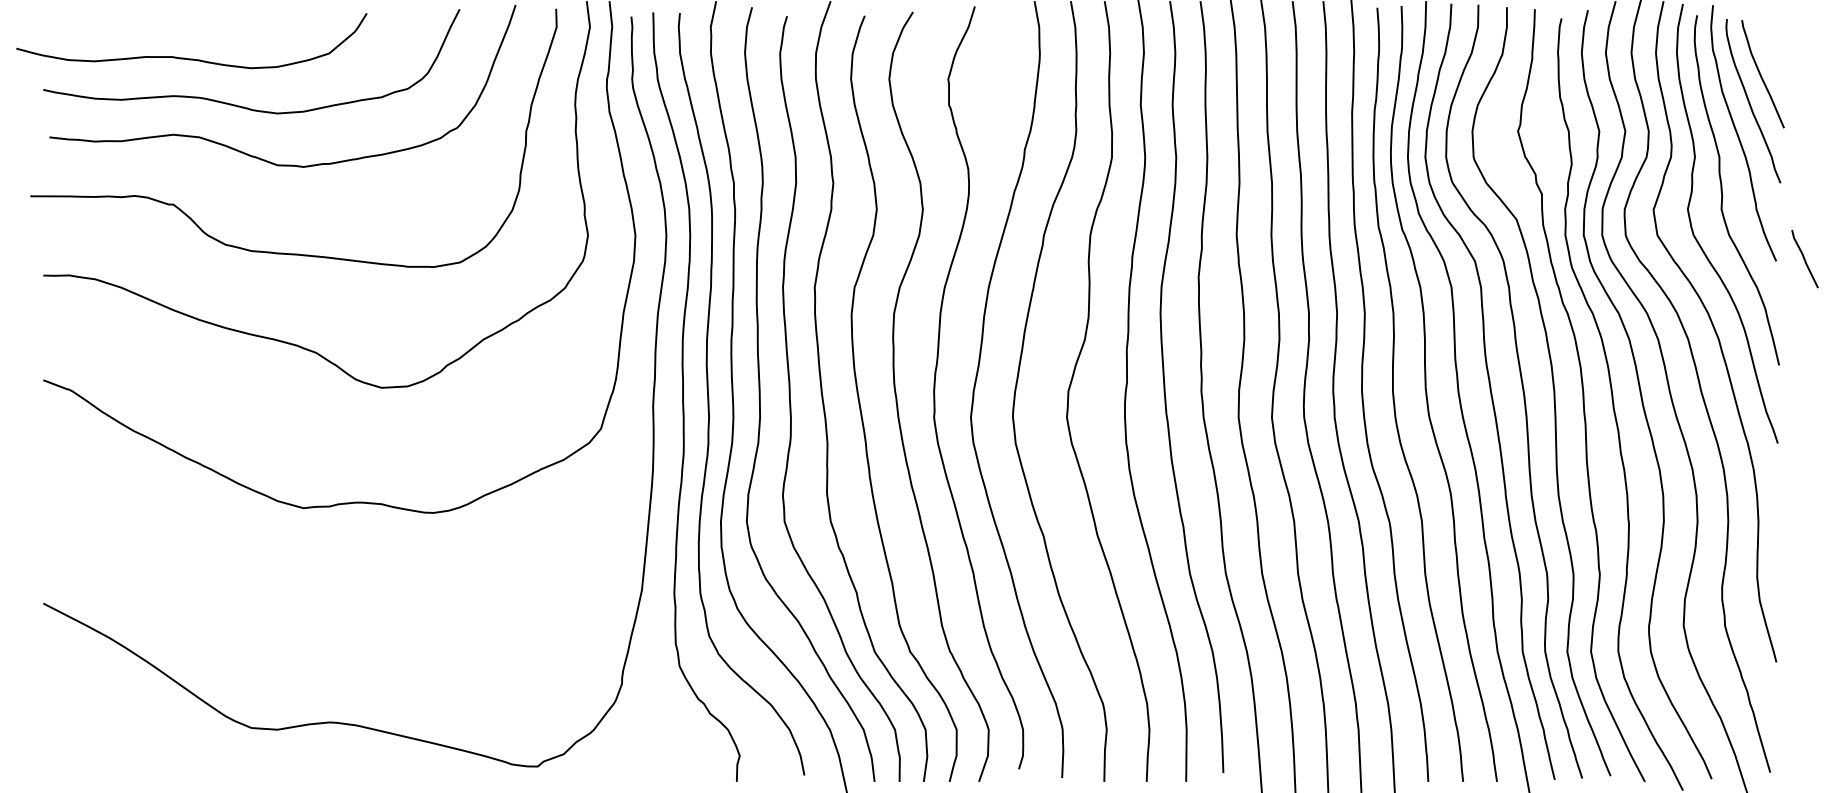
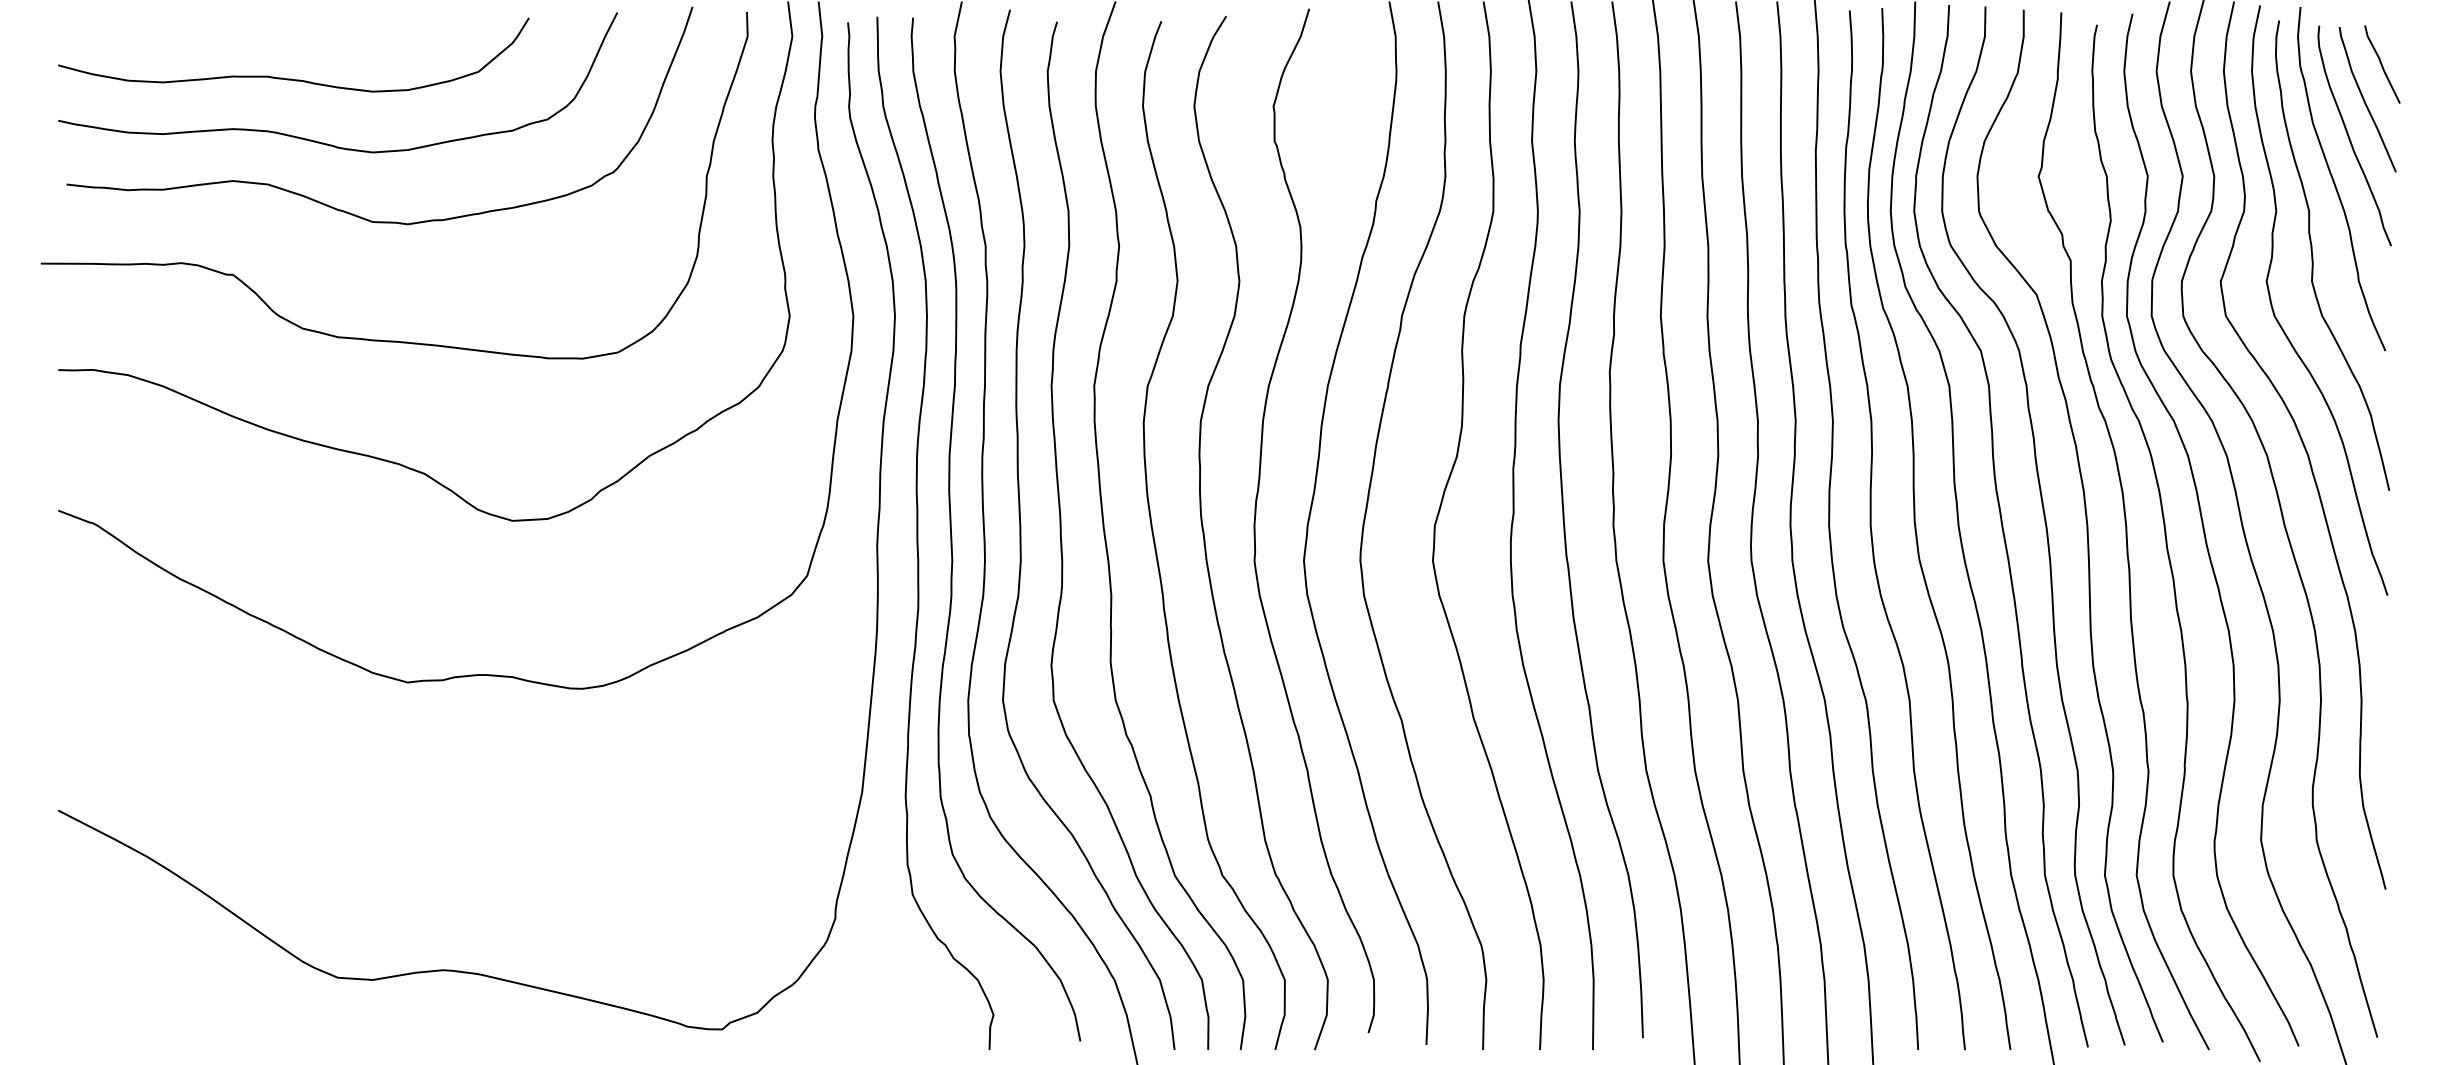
curve: (191, 58) -> (293, 78), moved
line: (1804, 258) -> (2381, 63), moved

